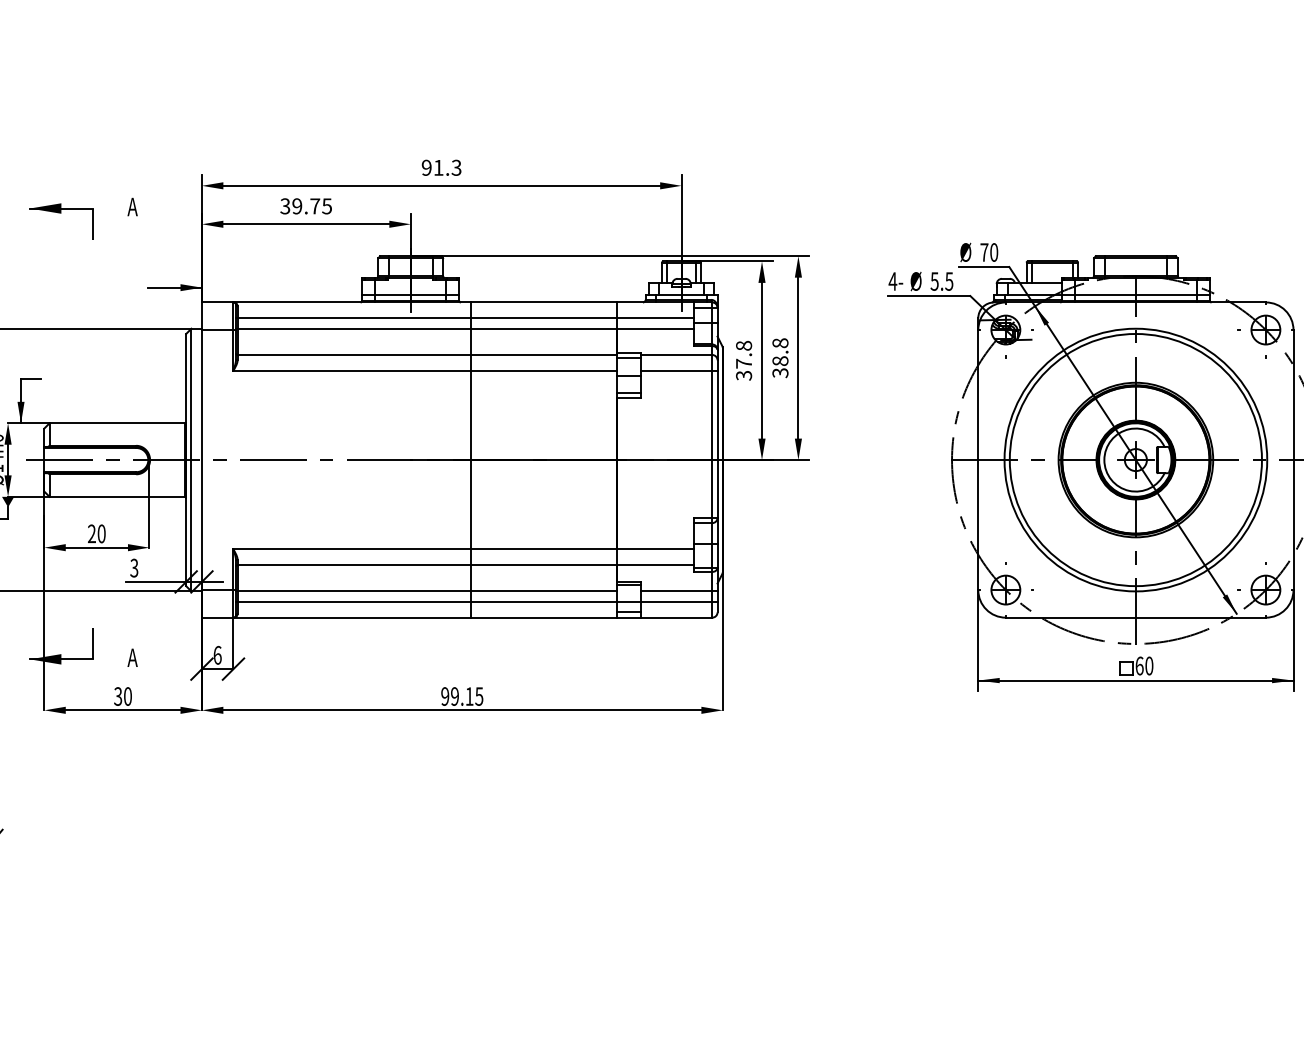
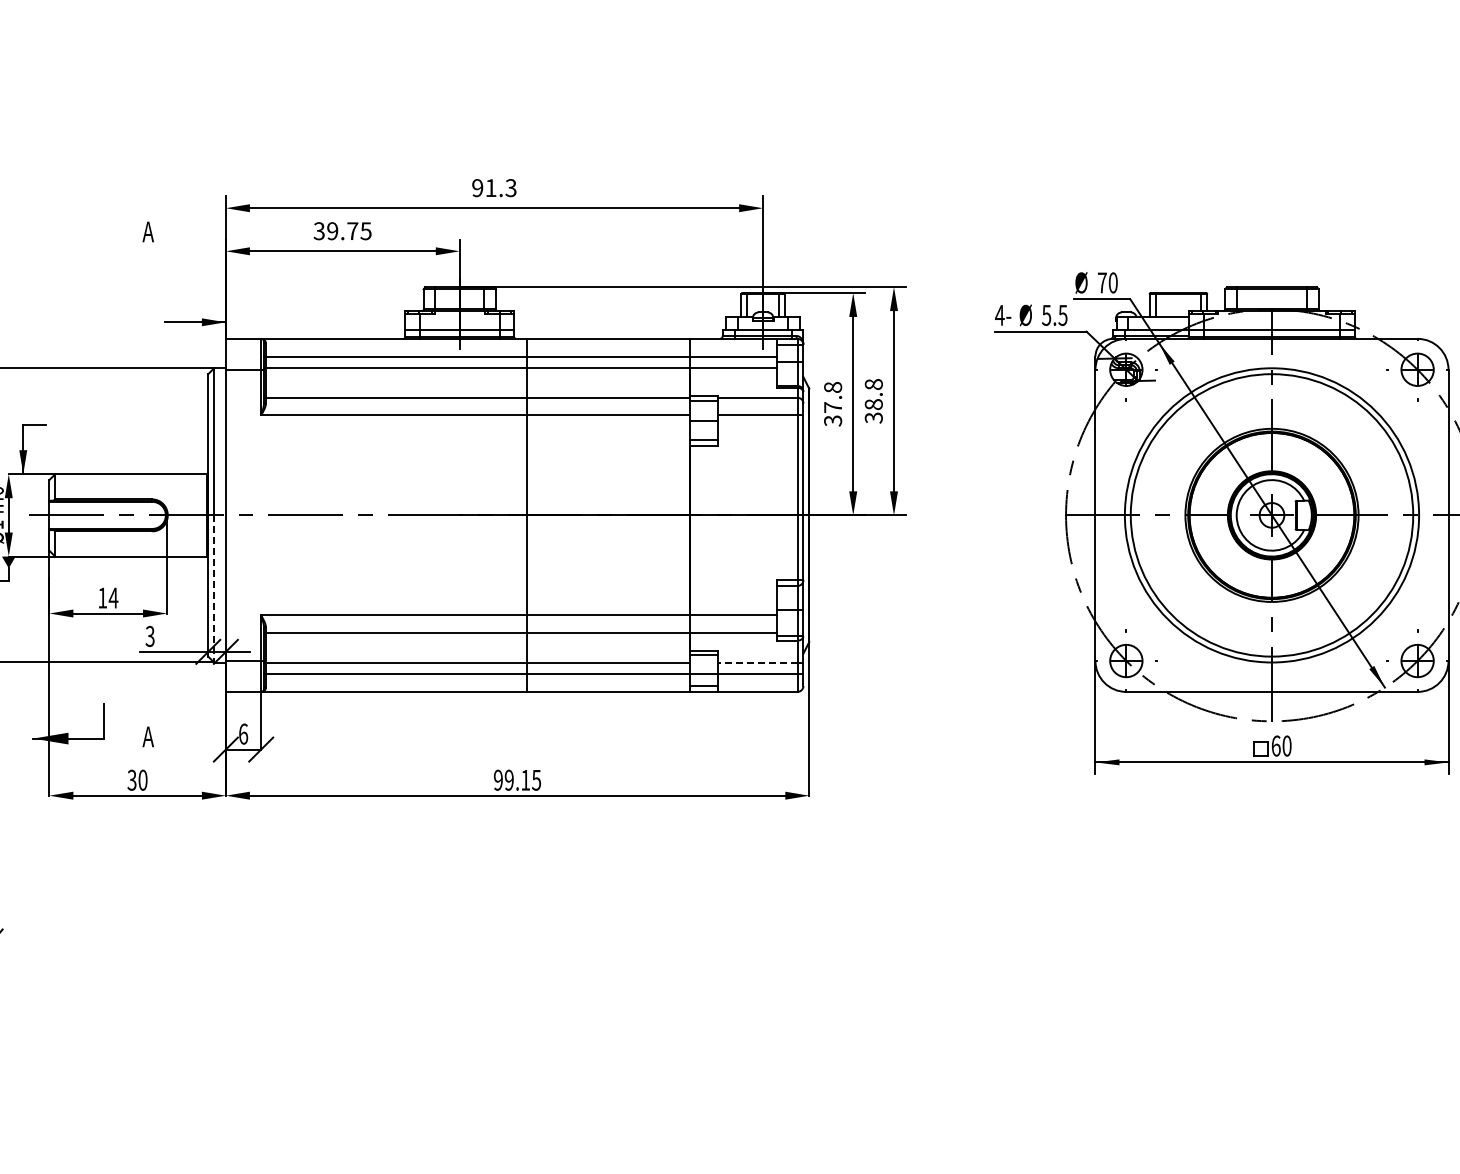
part: (61, 213) -> (68, 239), removed
line: (191, 525) -> (214, 588), solid -> dashed
text: (97, 533) -> (108, 597), 20 -> 14
line: (676, 591) -> (757, 662), solid -> dashed

